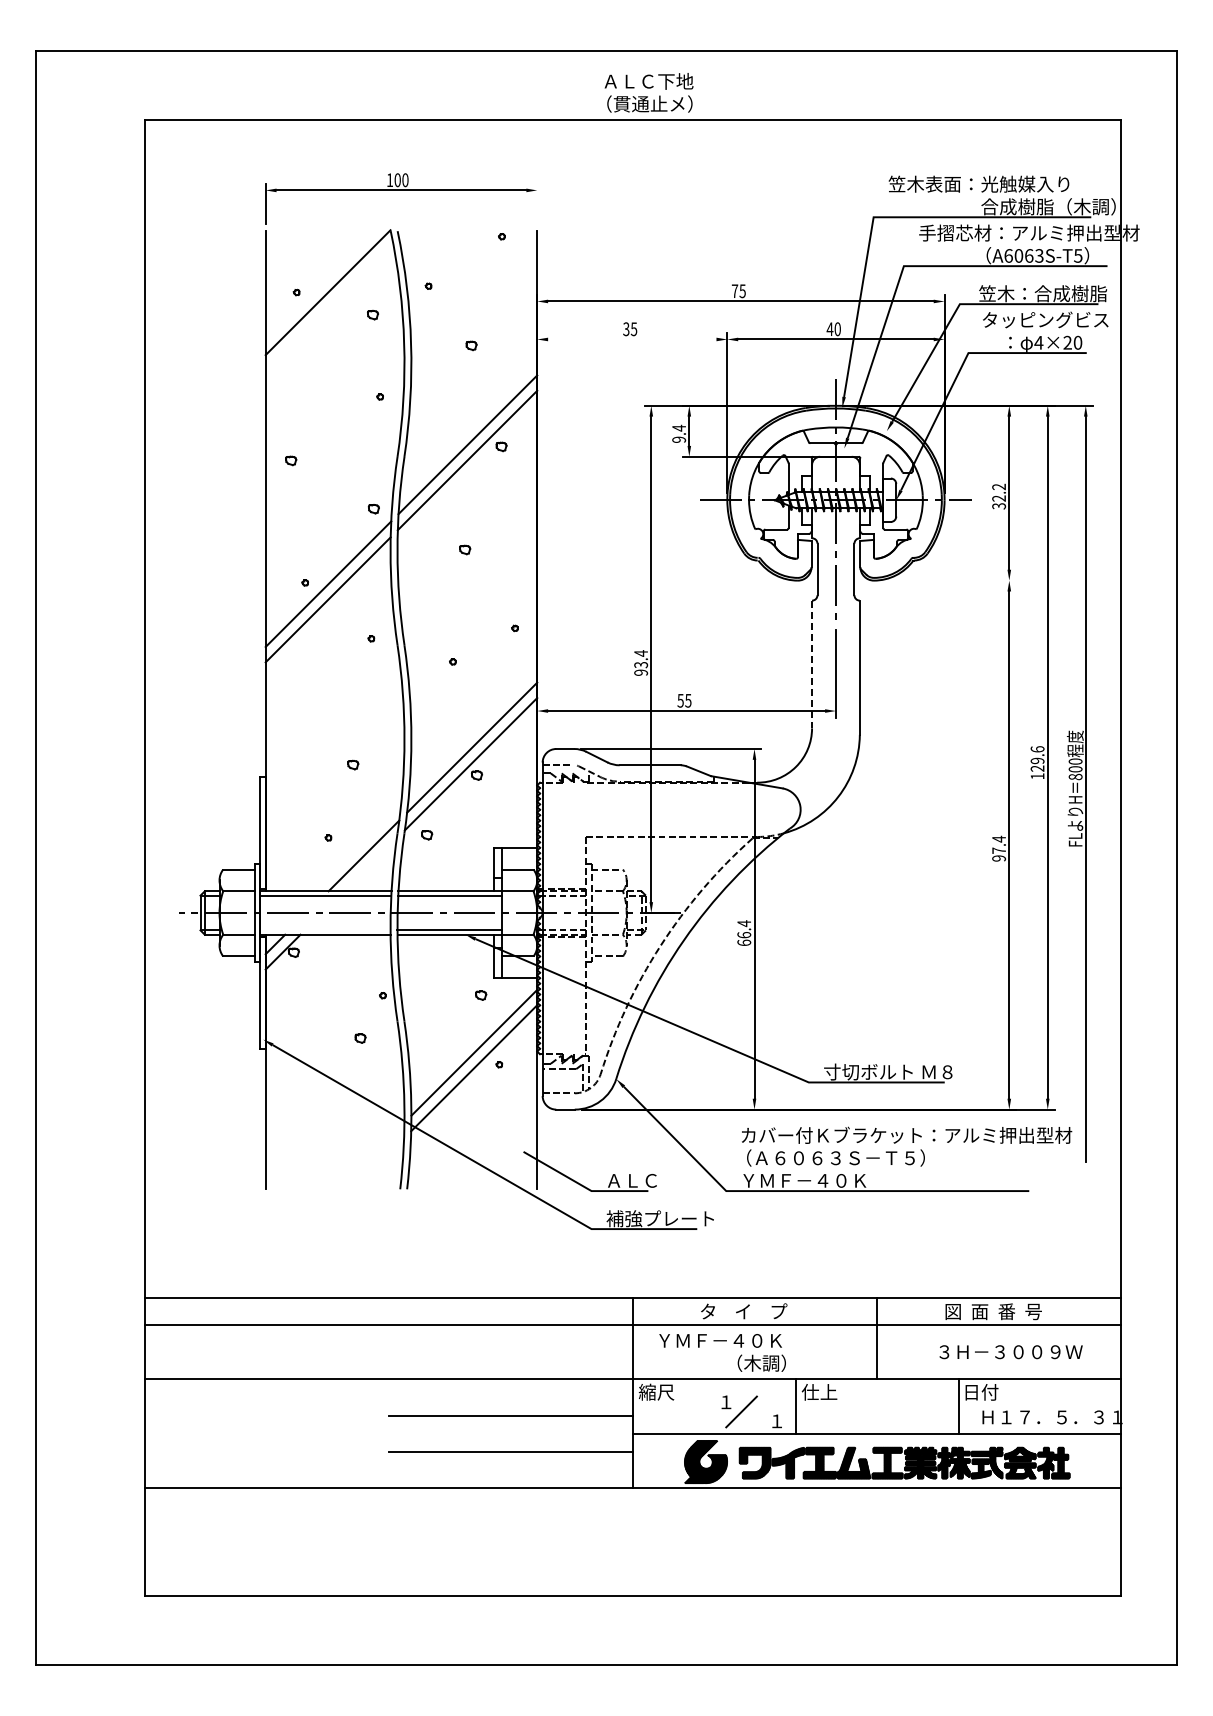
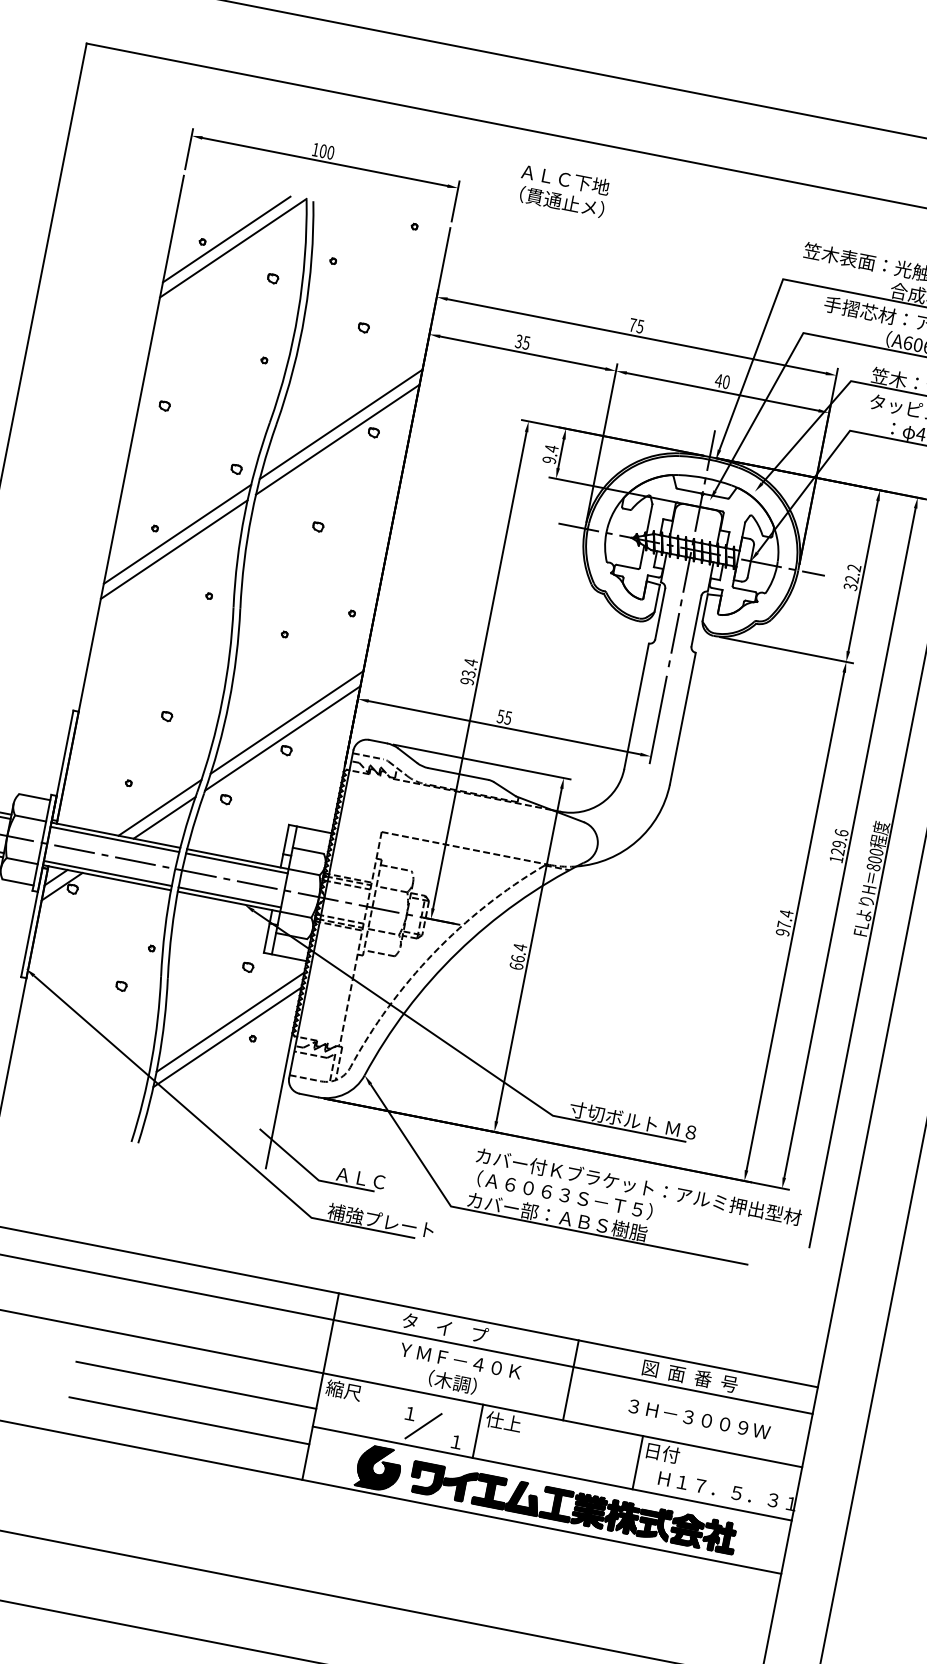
text: (648, 92) -> (562, 190), moved
line: (537, 203) -> (455, 201), added
line: (319, 285) -> (226, 239), added
line: (632, 339) -> (522, 352), added
line: (948, 580) -> (786, 650), added
line: (812, 664) -> (637, 706), dashed -> solid
line: (370, 864) -> (164, 817), added
line: (325, 930) -> (107, 873), added
text: (832, 1180) -> (557, 1216), ＹＭＦ－４０Ｋ -> カバー部：ＡＢＳ樹脂
text: (720, 1340) -> (460, 1360), moved

